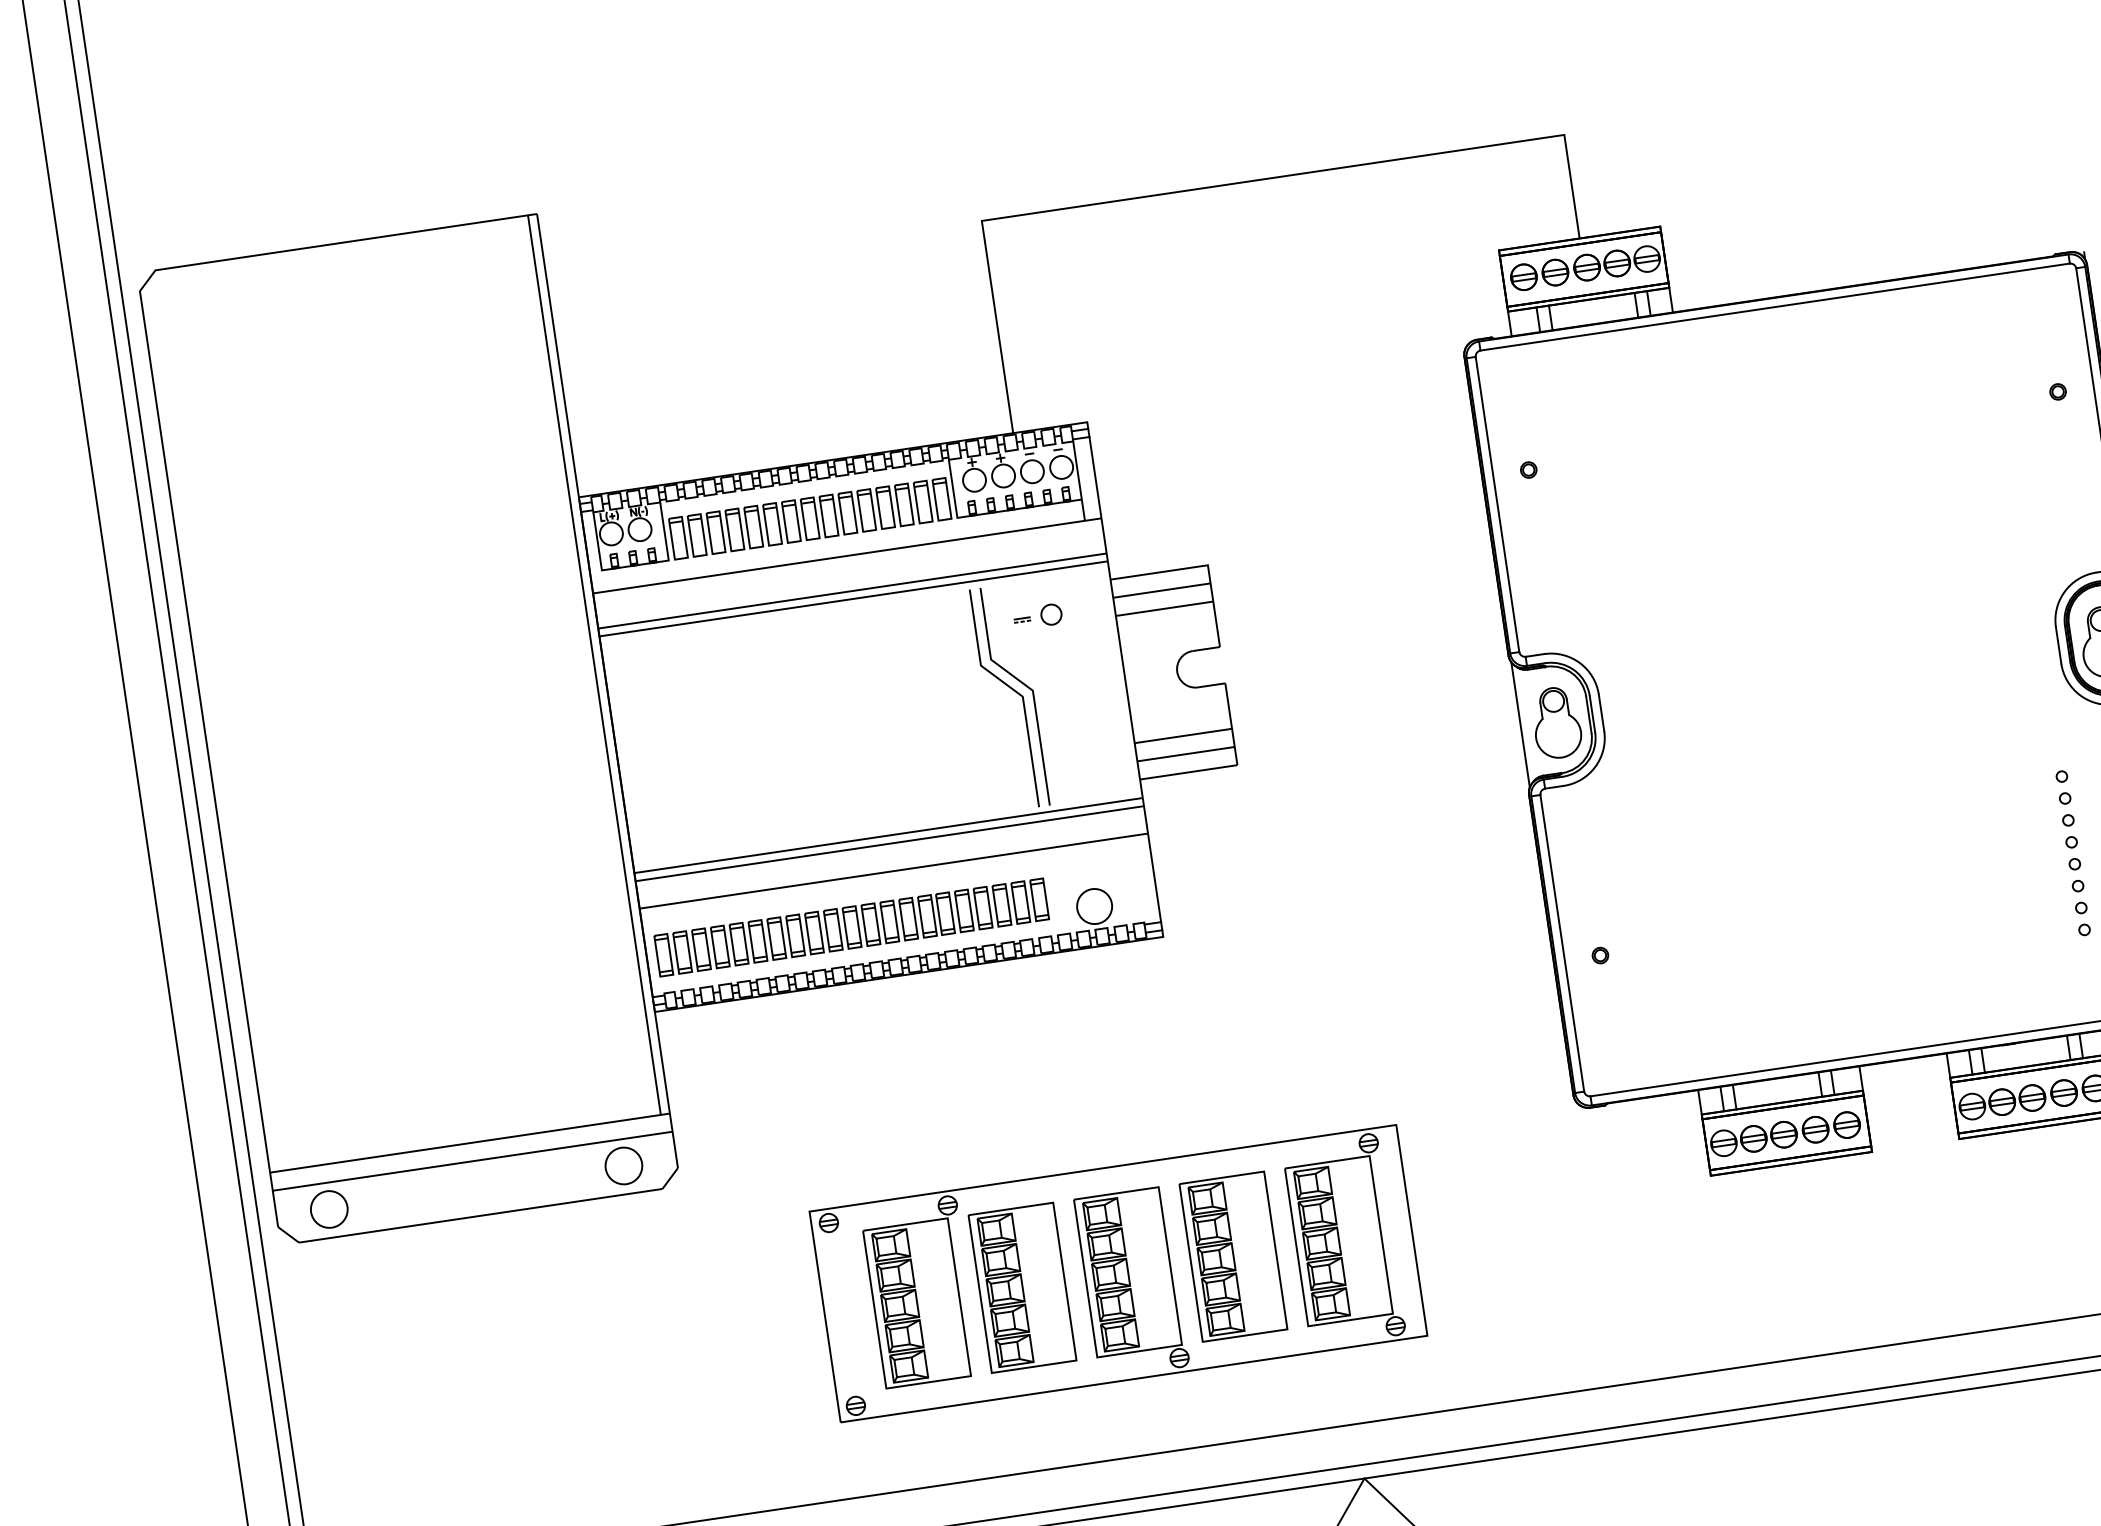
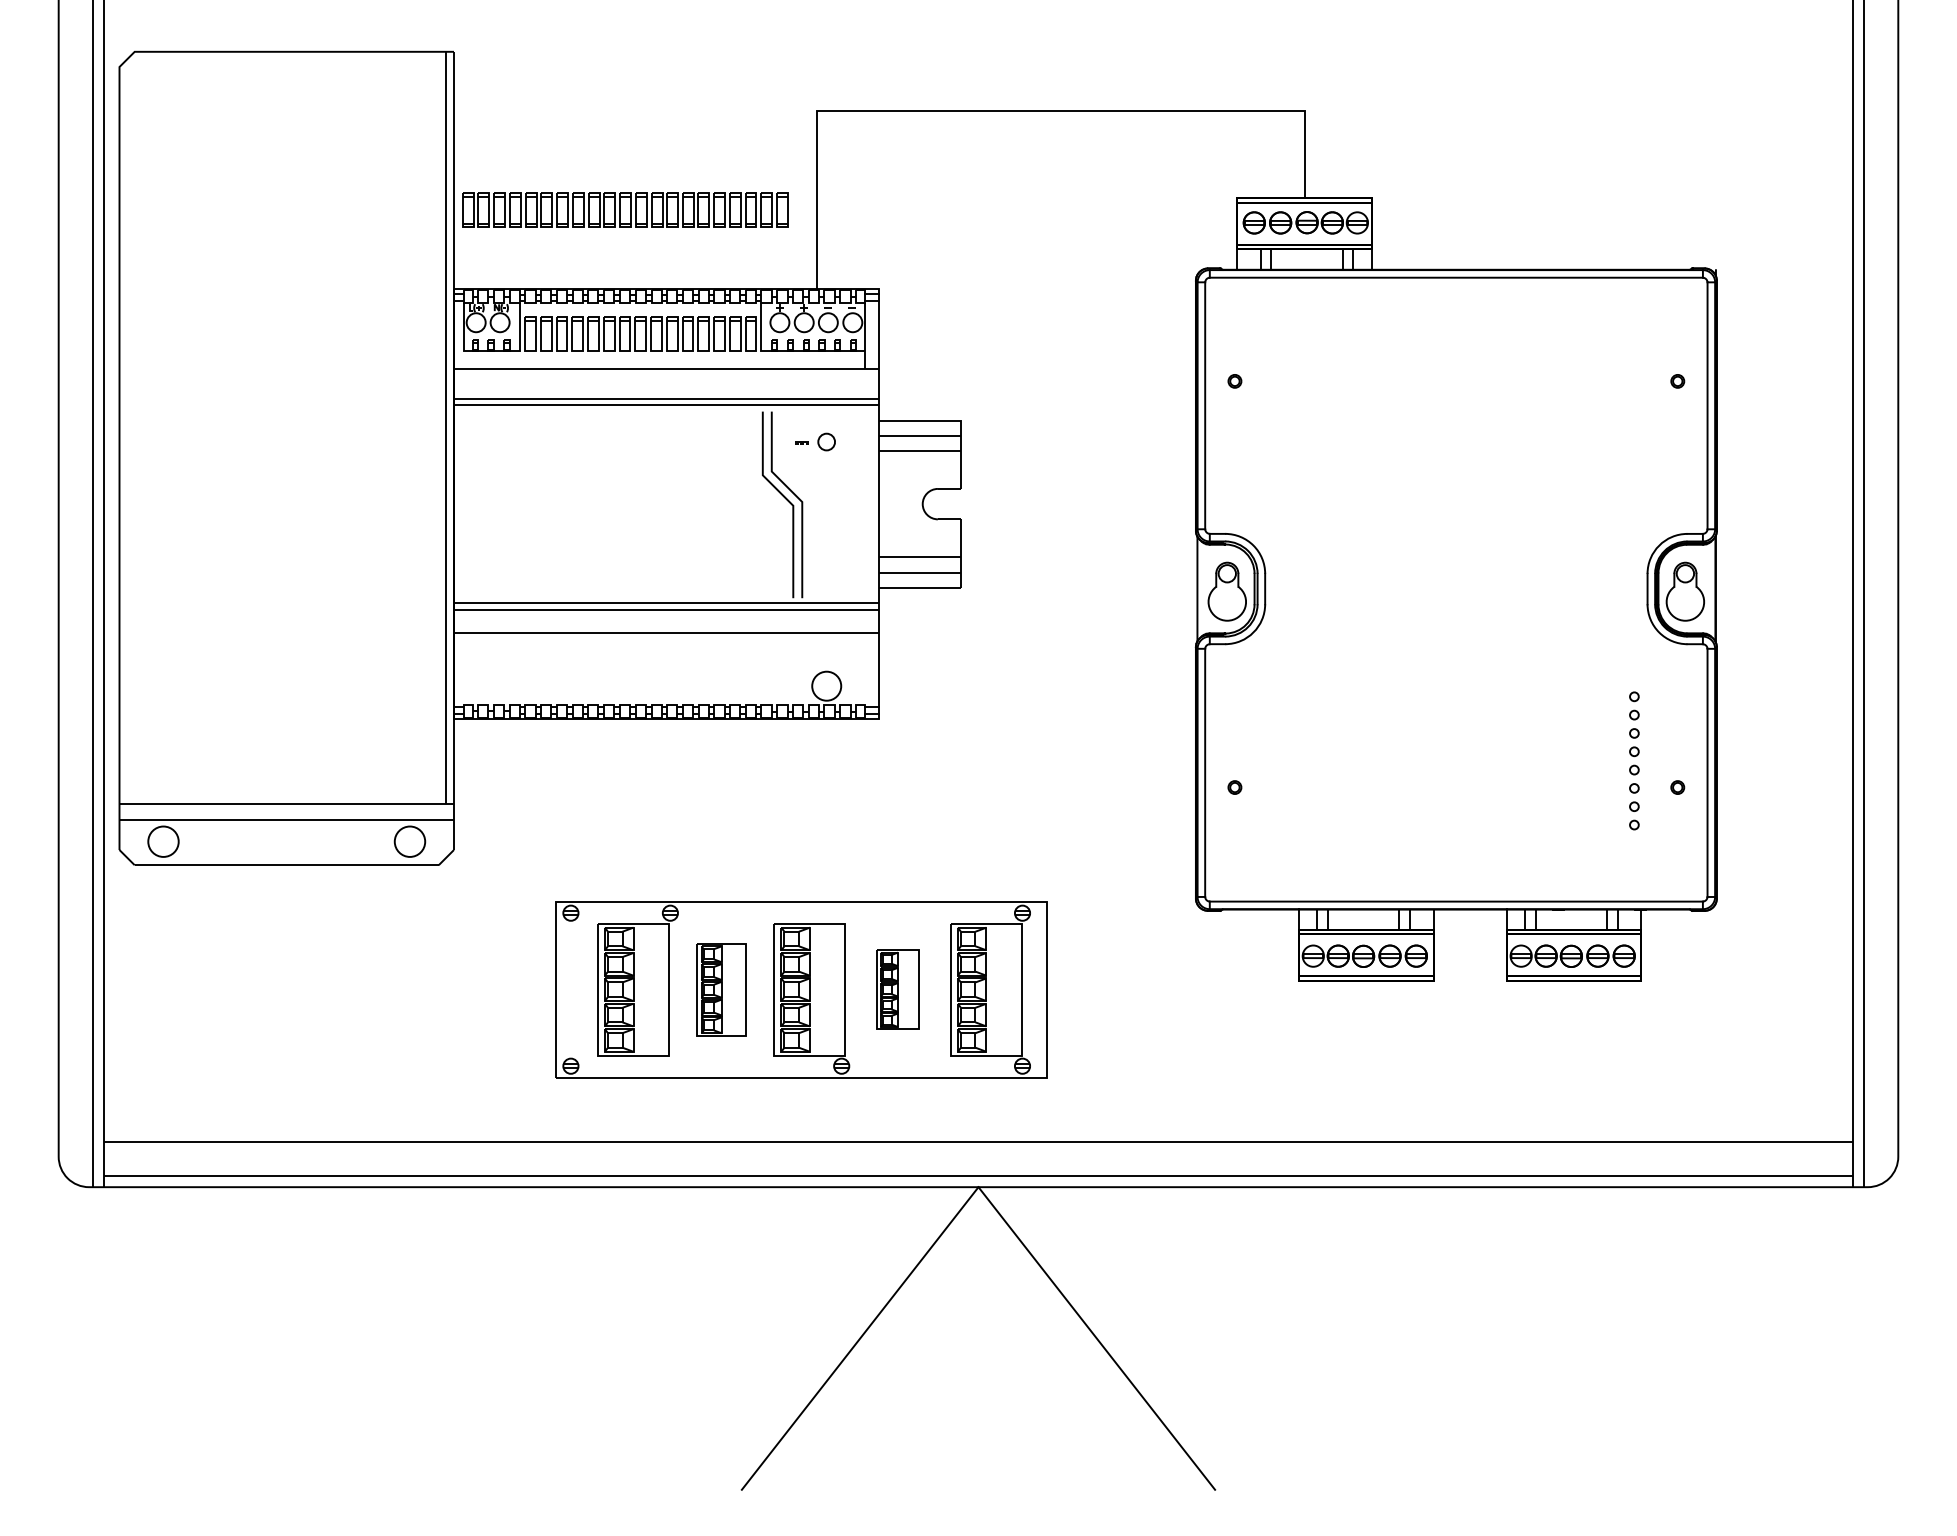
part: (851, 926) -> (625, 209), moved
part: (1232, 1256) -> (897, 989), size x0.6
part: (1022, 1287) -> (721, 989), size x0.7

